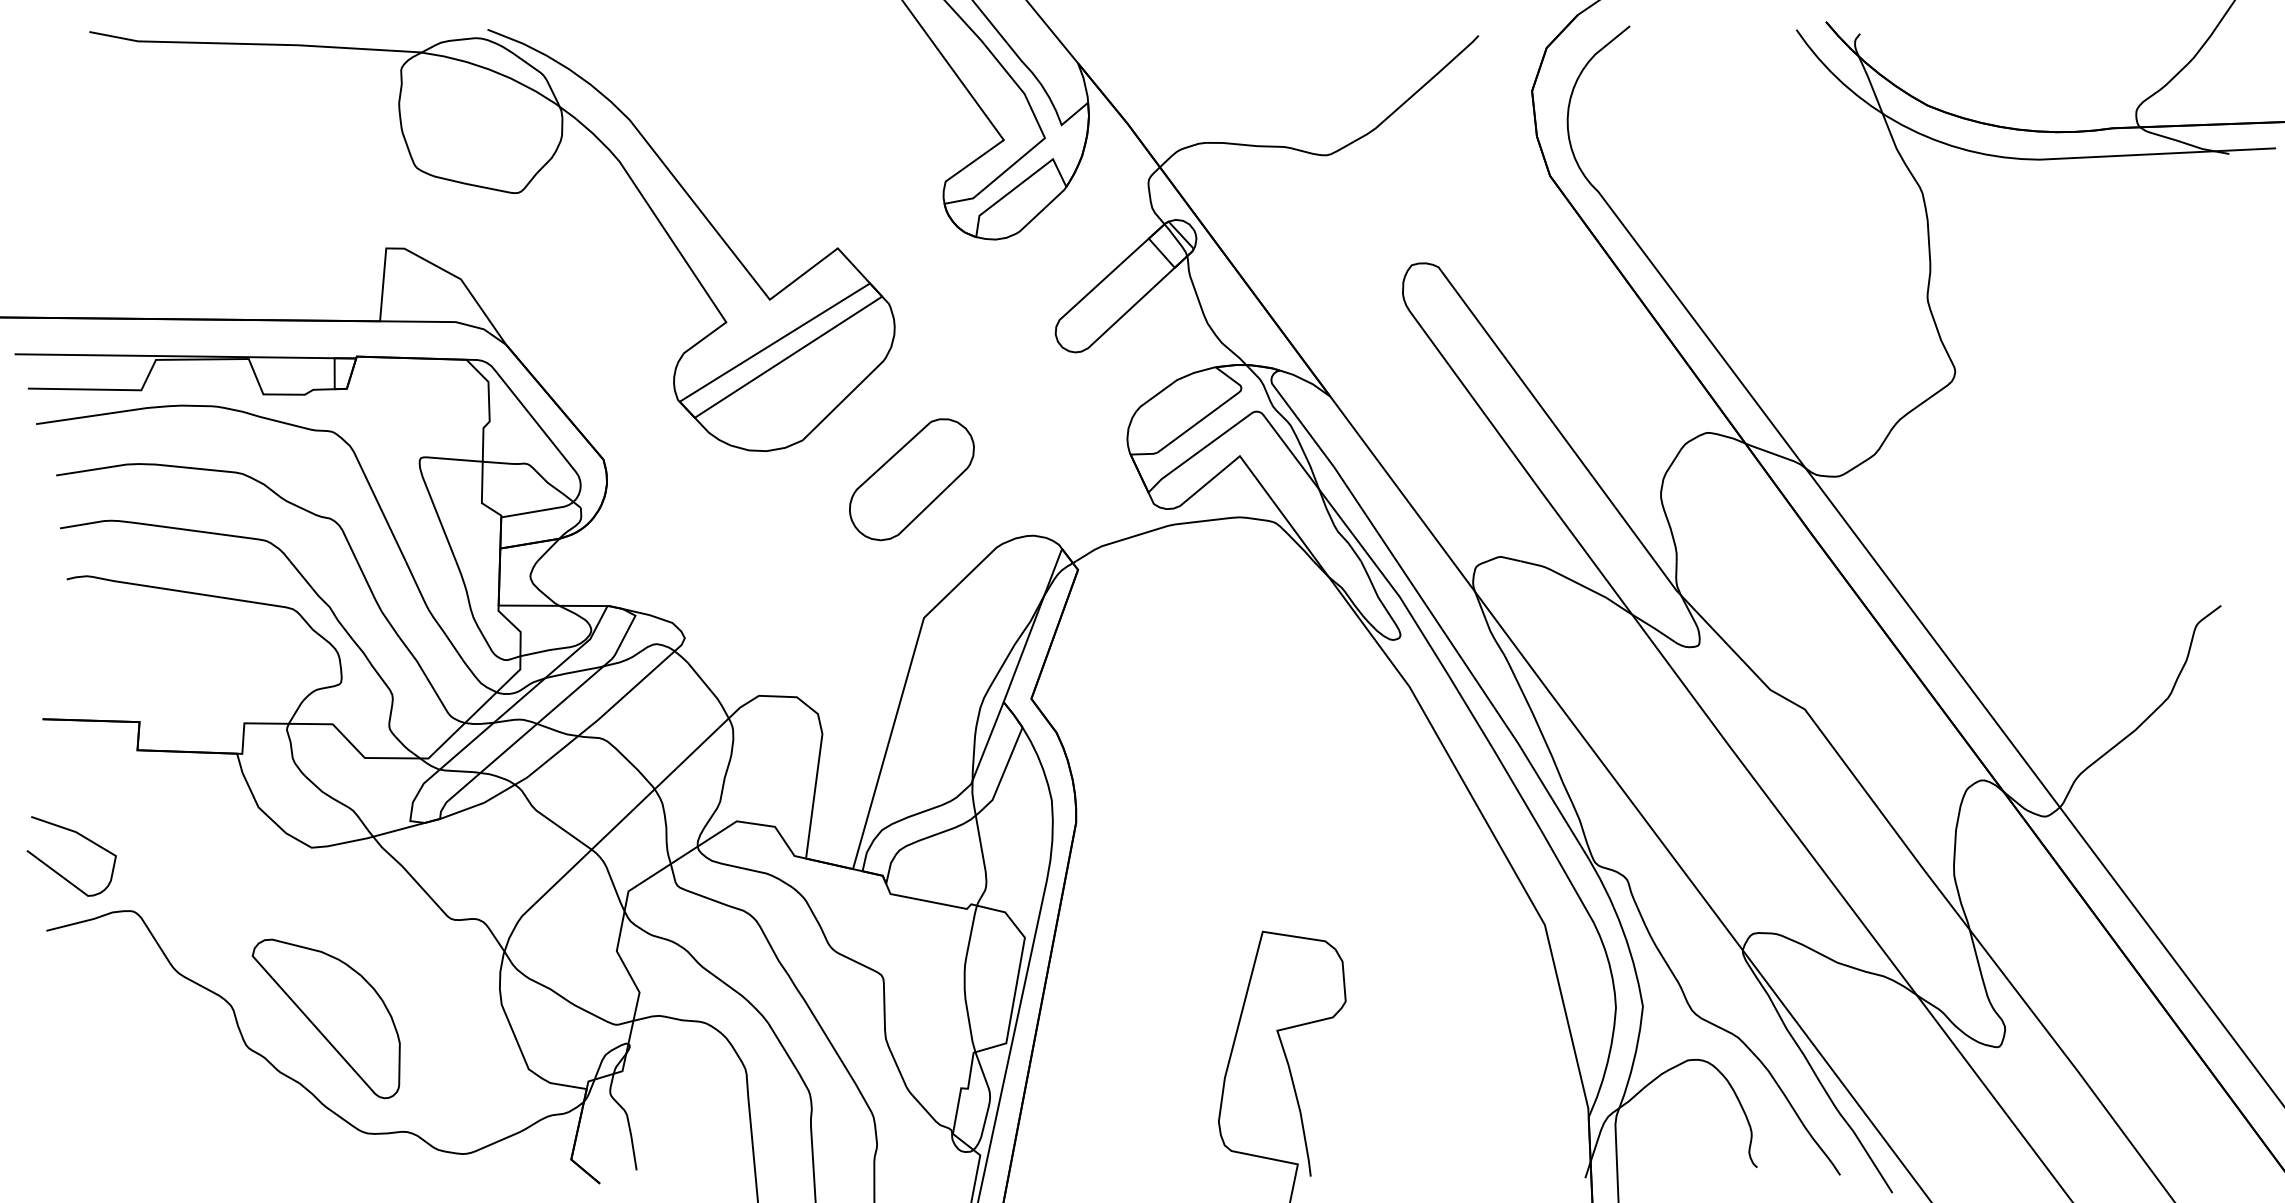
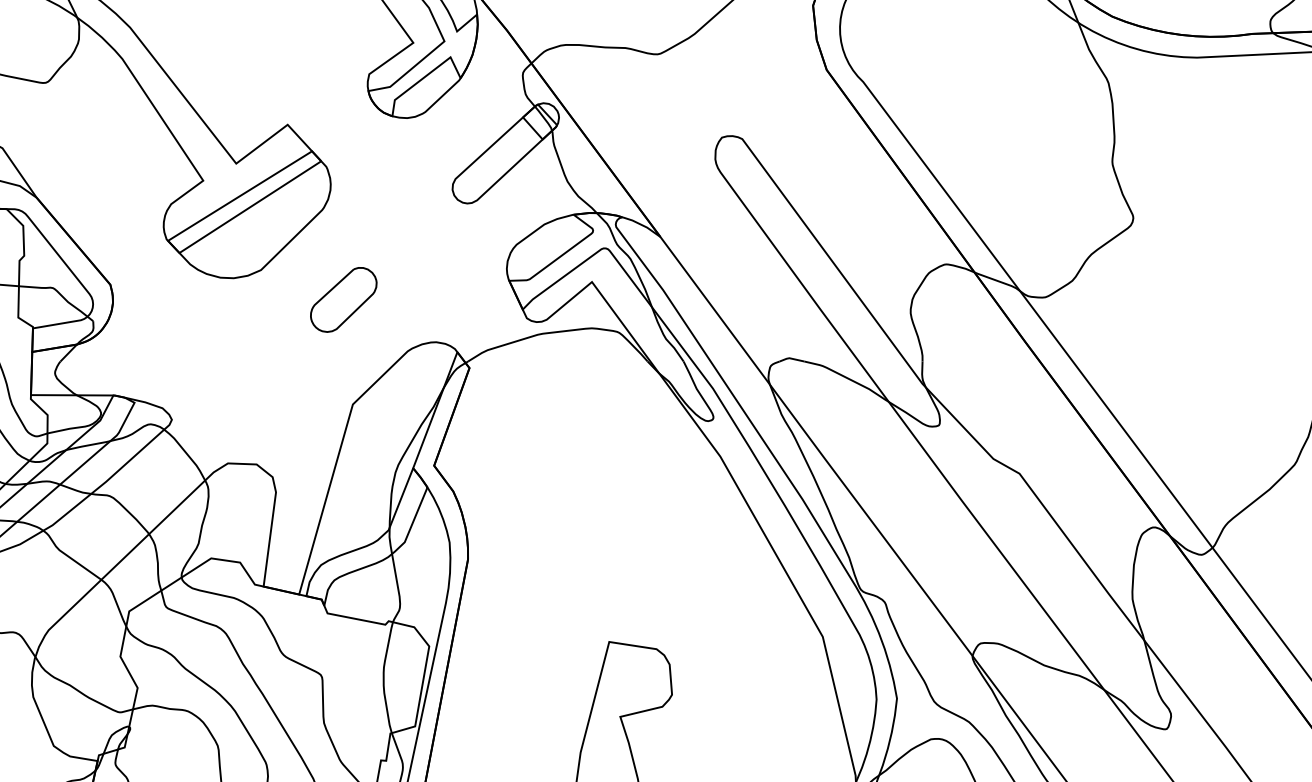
part: (911, 479) -> (343, 299), size x0.7

